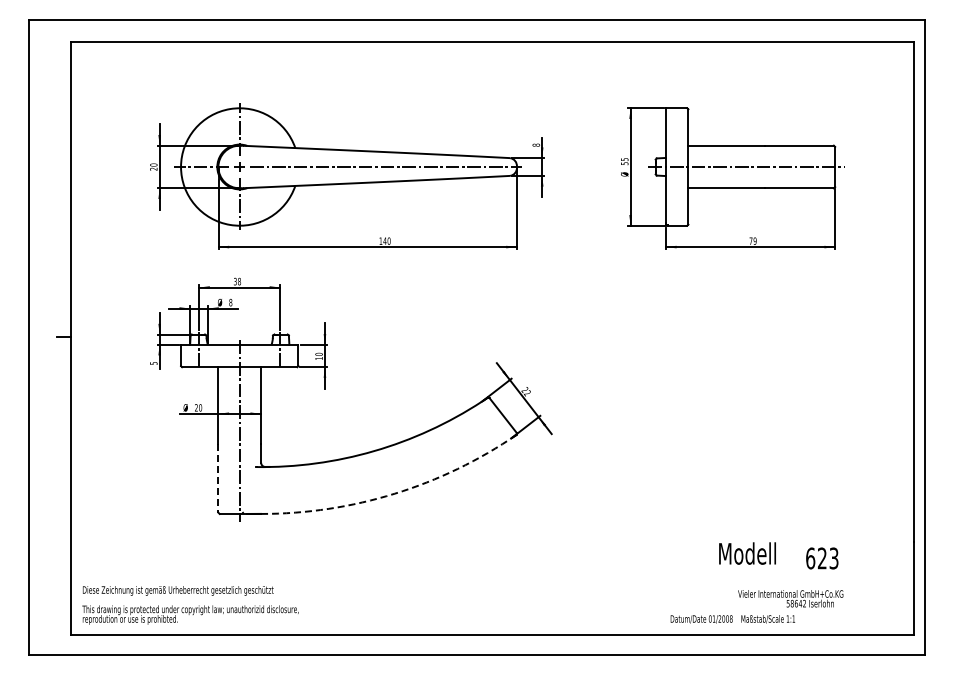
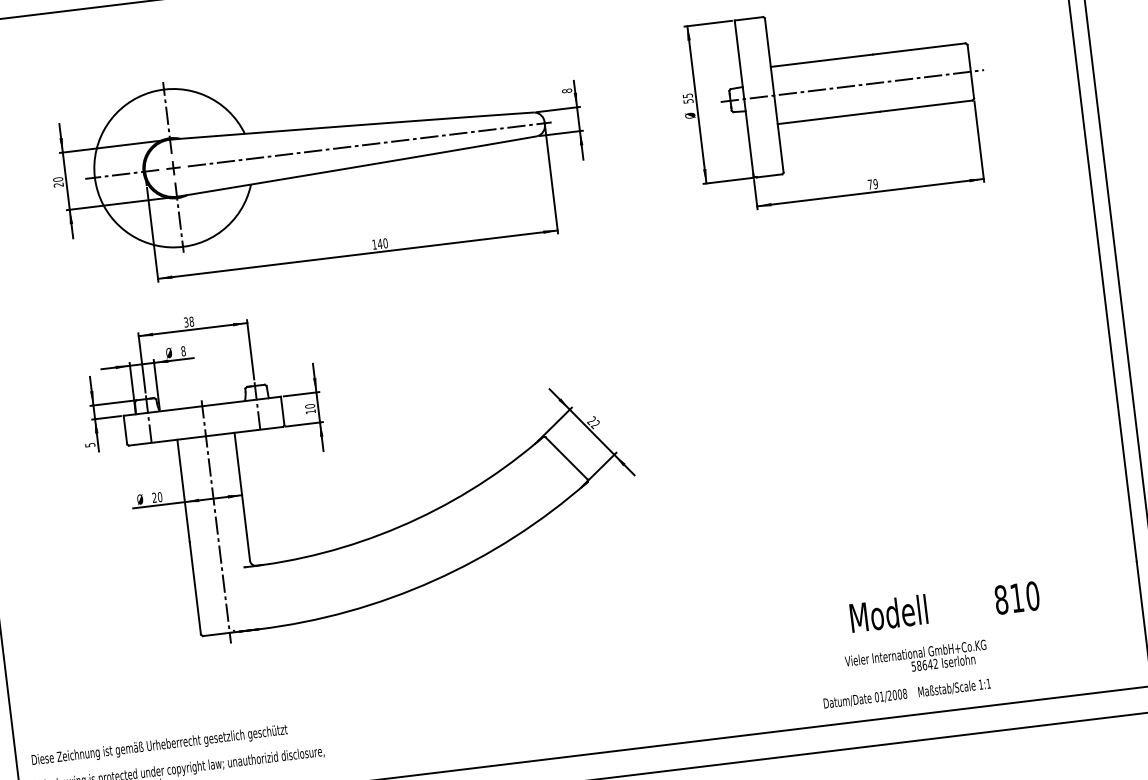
line: (218, 478) -> (195, 588), dashed -> solid
arc: (394, 493) -> (433, 580), dashed -> solid
text: (747, 553) -> (888, 613), moved
text: (822, 558) -> (1017, 598), 623 -> 810
text: (790, 598) -> (916, 659), moved

